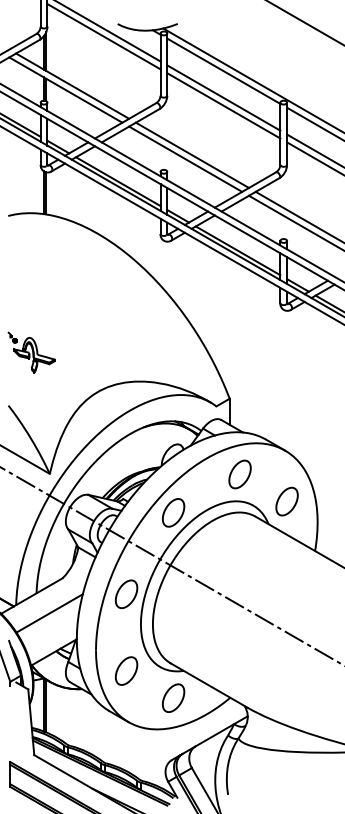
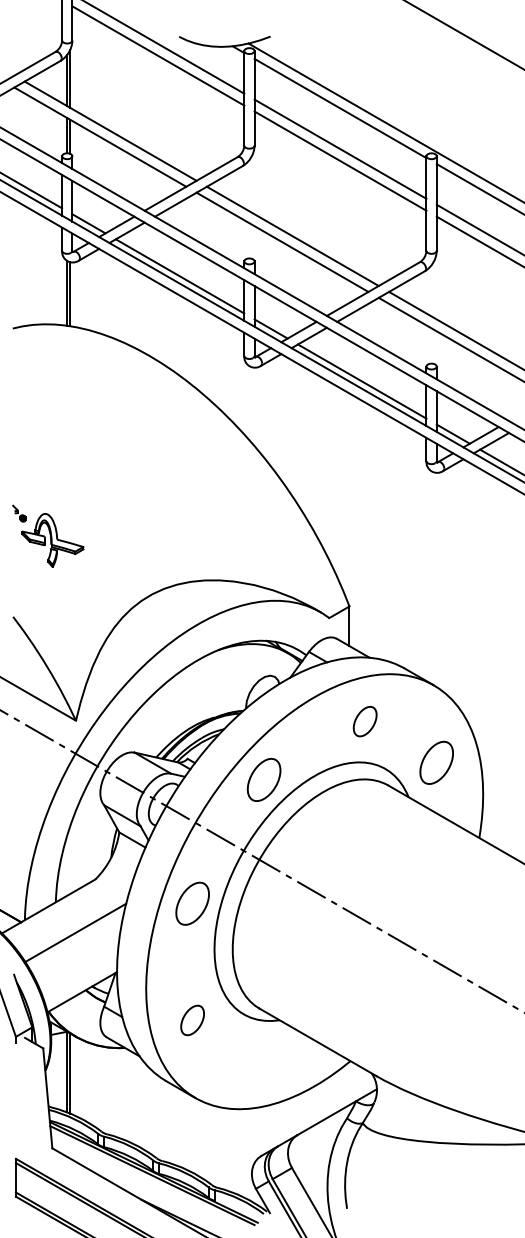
part: (239, 474) -> (364, 721), size x0.7
part: (126, 670) -> (192, 1019), size x0.7
part: (173, 697) -> (264, 1060), removed

